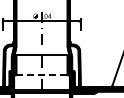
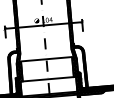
line: (42, 75) -> (48, 79), dashed -> solid

